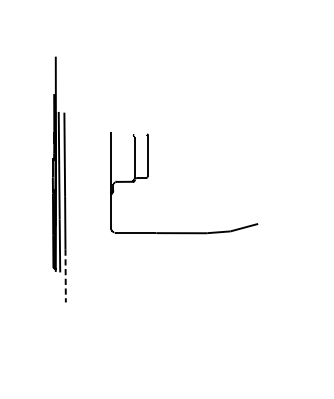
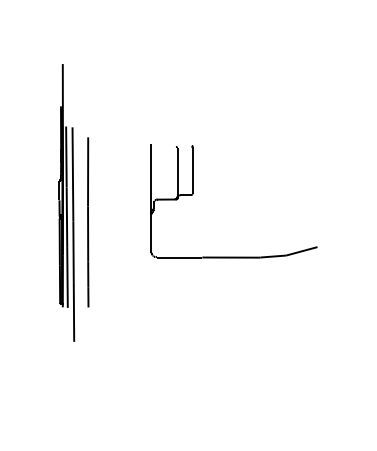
part: (148, 177) -> (193, 194), moved
line: (78, 196) -> (88, 222), added
line: (65, 275) -> (73, 311), dashed -> solid

